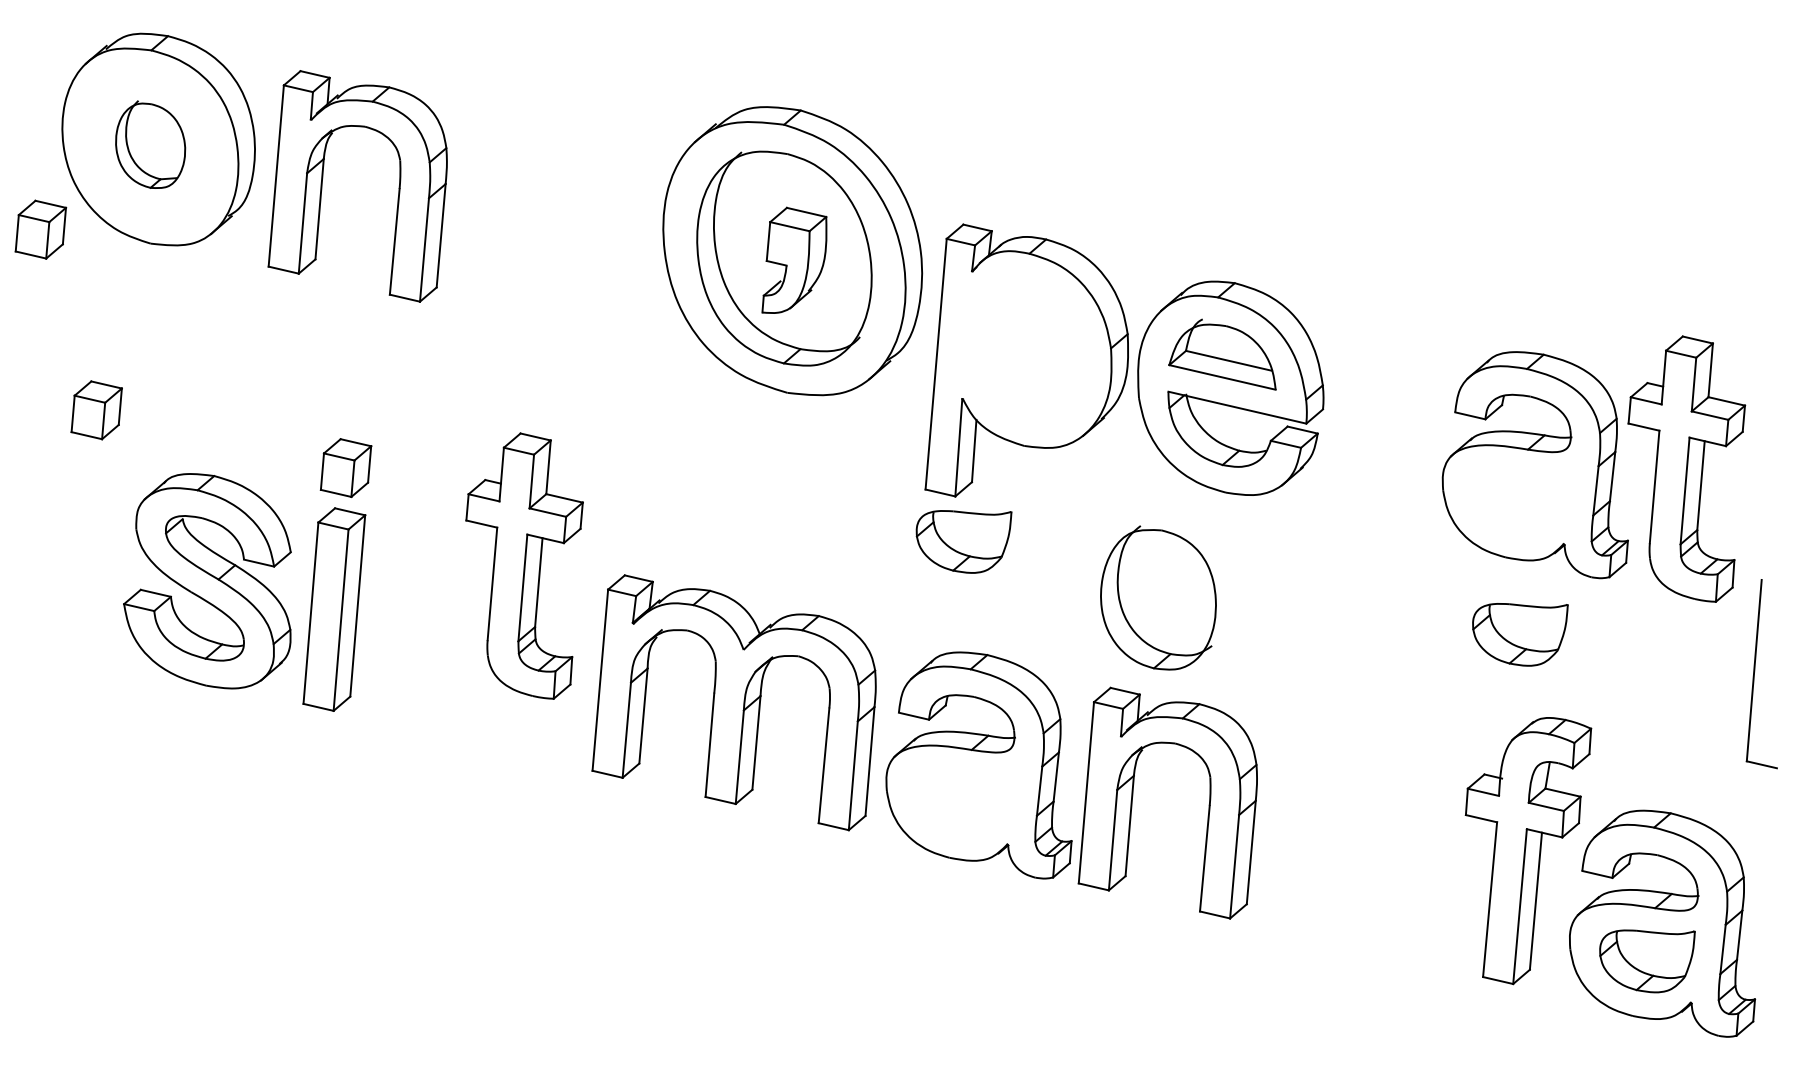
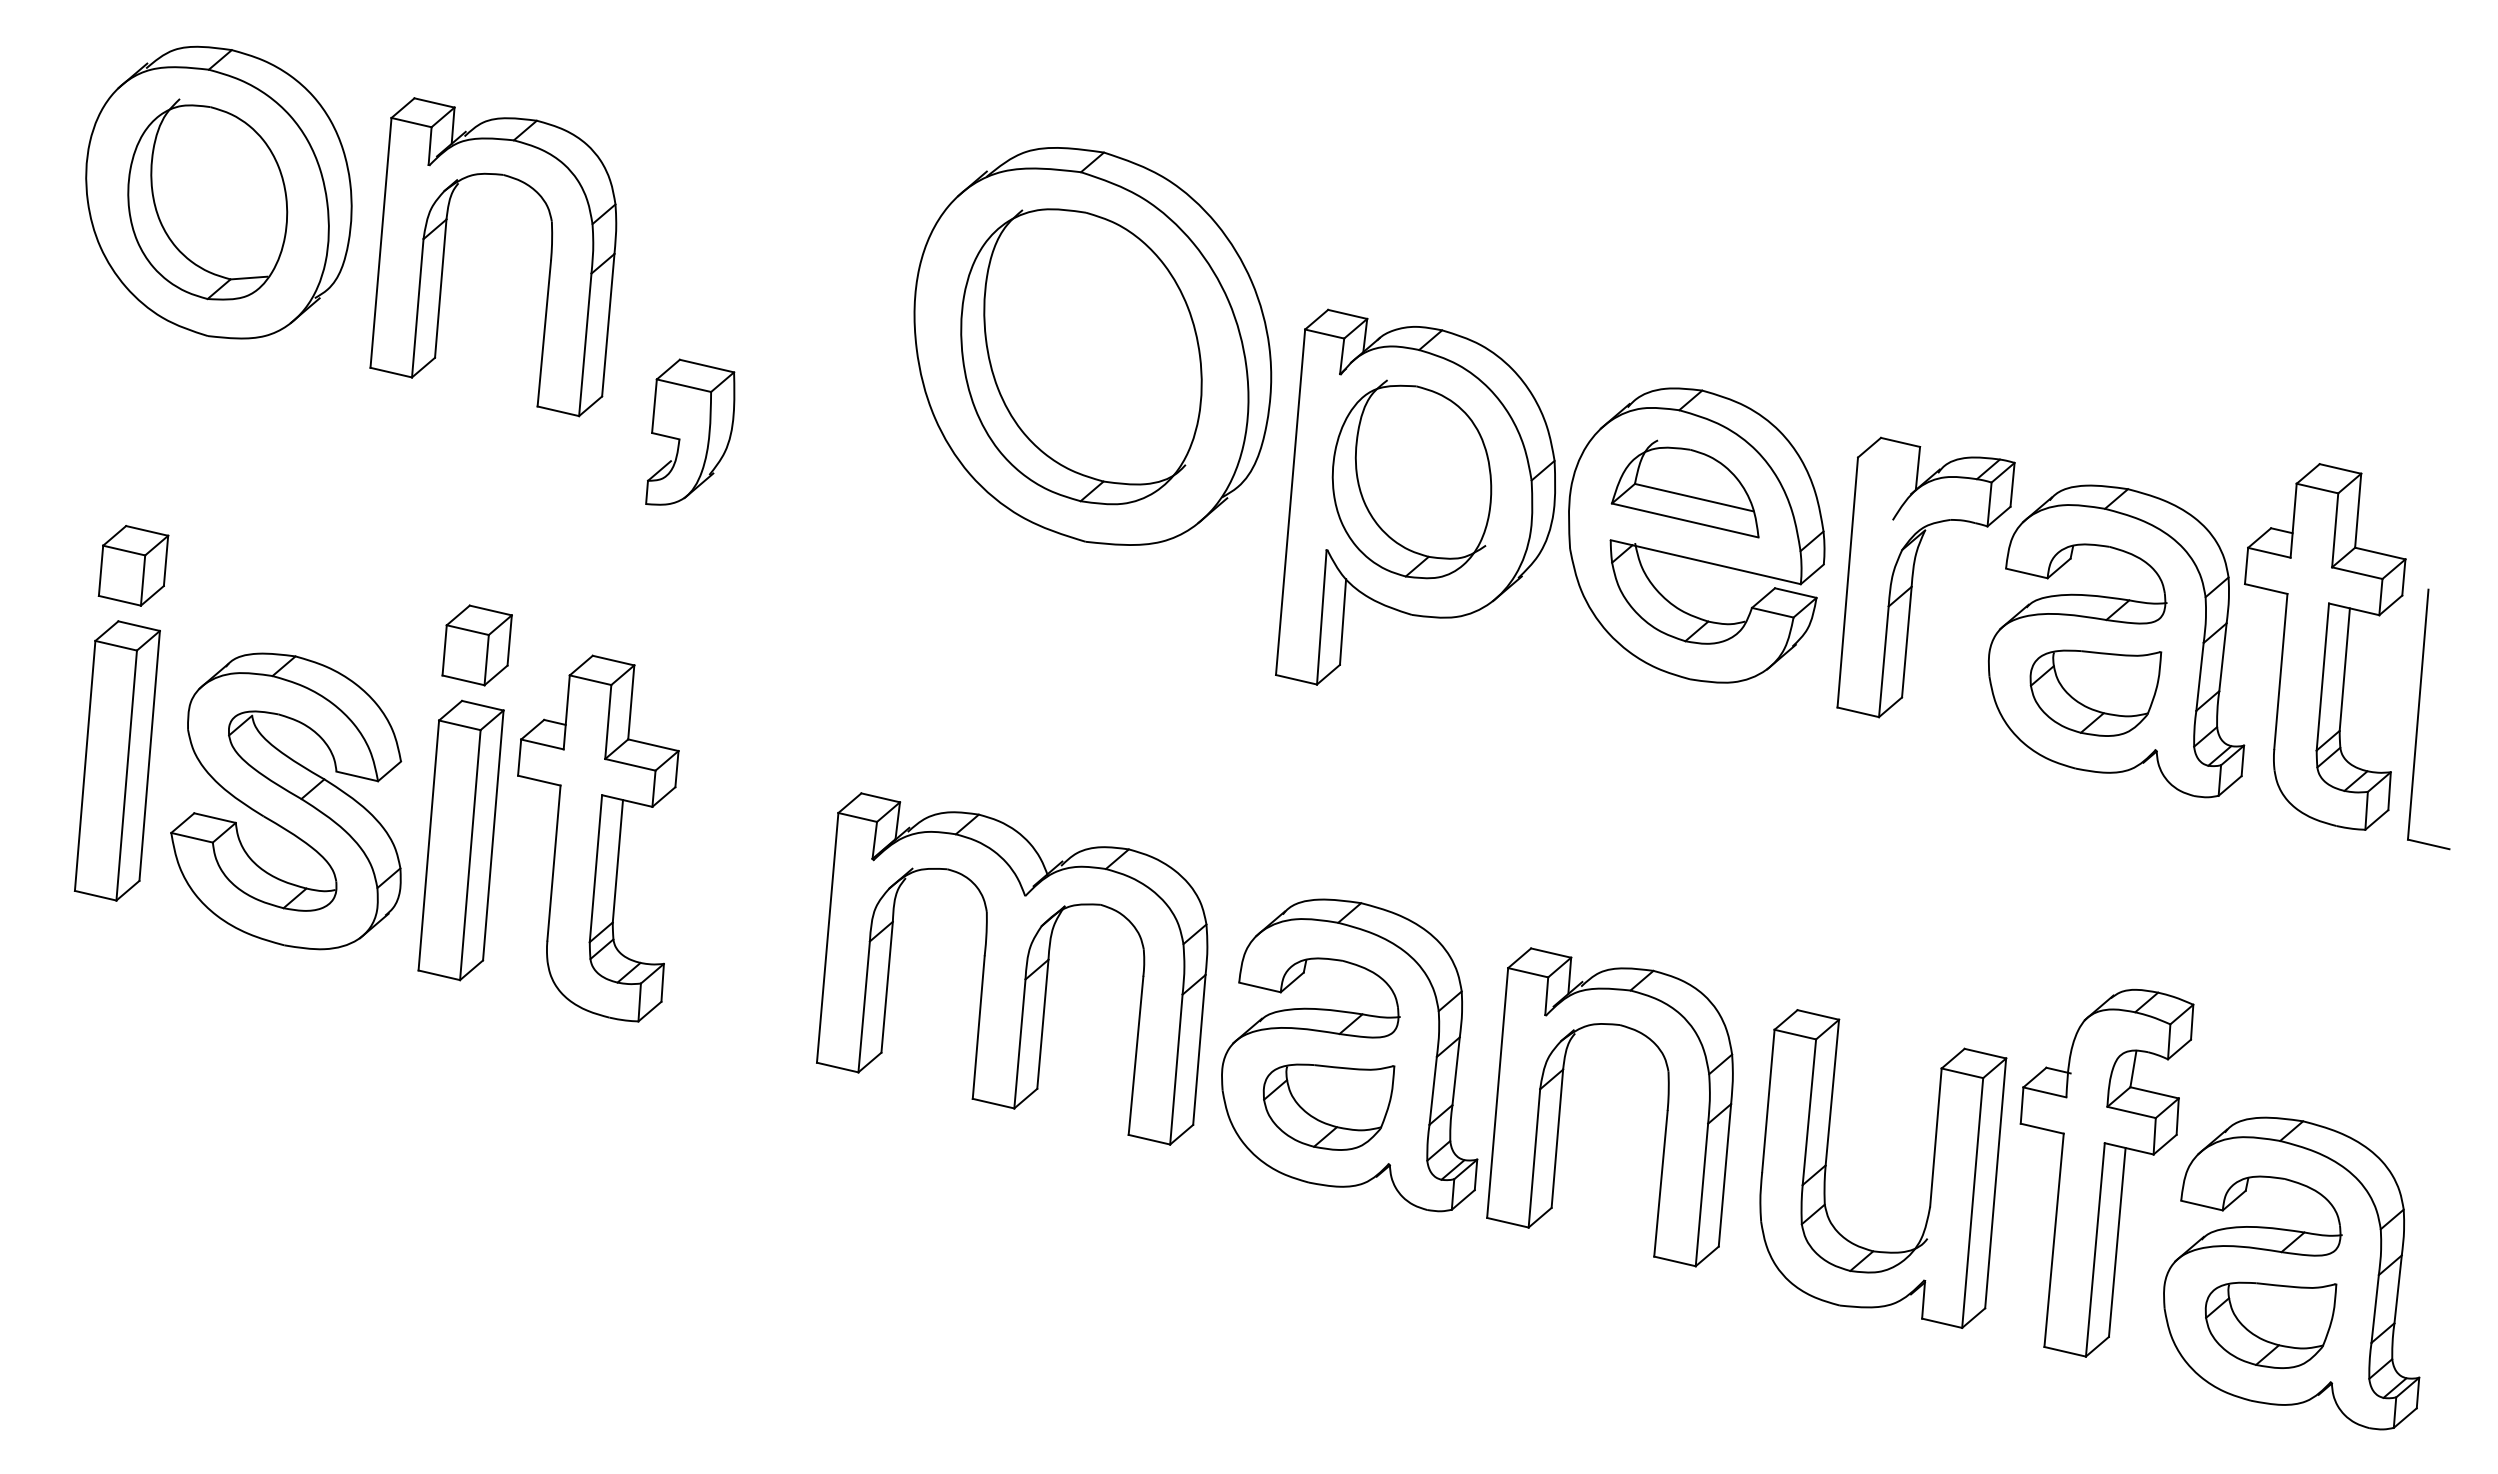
part: (150, 144) -> (207, 199), size x1.67
part: (40, 229) -> (56, 316), removed
part: (794, 259) -> (690, 431), moved
part: (1388, 418) -> (1913, 577), added
part: (963, 541) -> (1328, 1106), moved
part: (84, 551) -> (116, 760), added
part: (524, 566) -> (598, 838), moved
part: (1158, 597) -> (1411, 479), moved
part: (1520, 634) -> (2095, 692), moved
part: (1755, 671) -> (2419, 715), moved
part: (1401, 852) -> (1931, 1175), added

